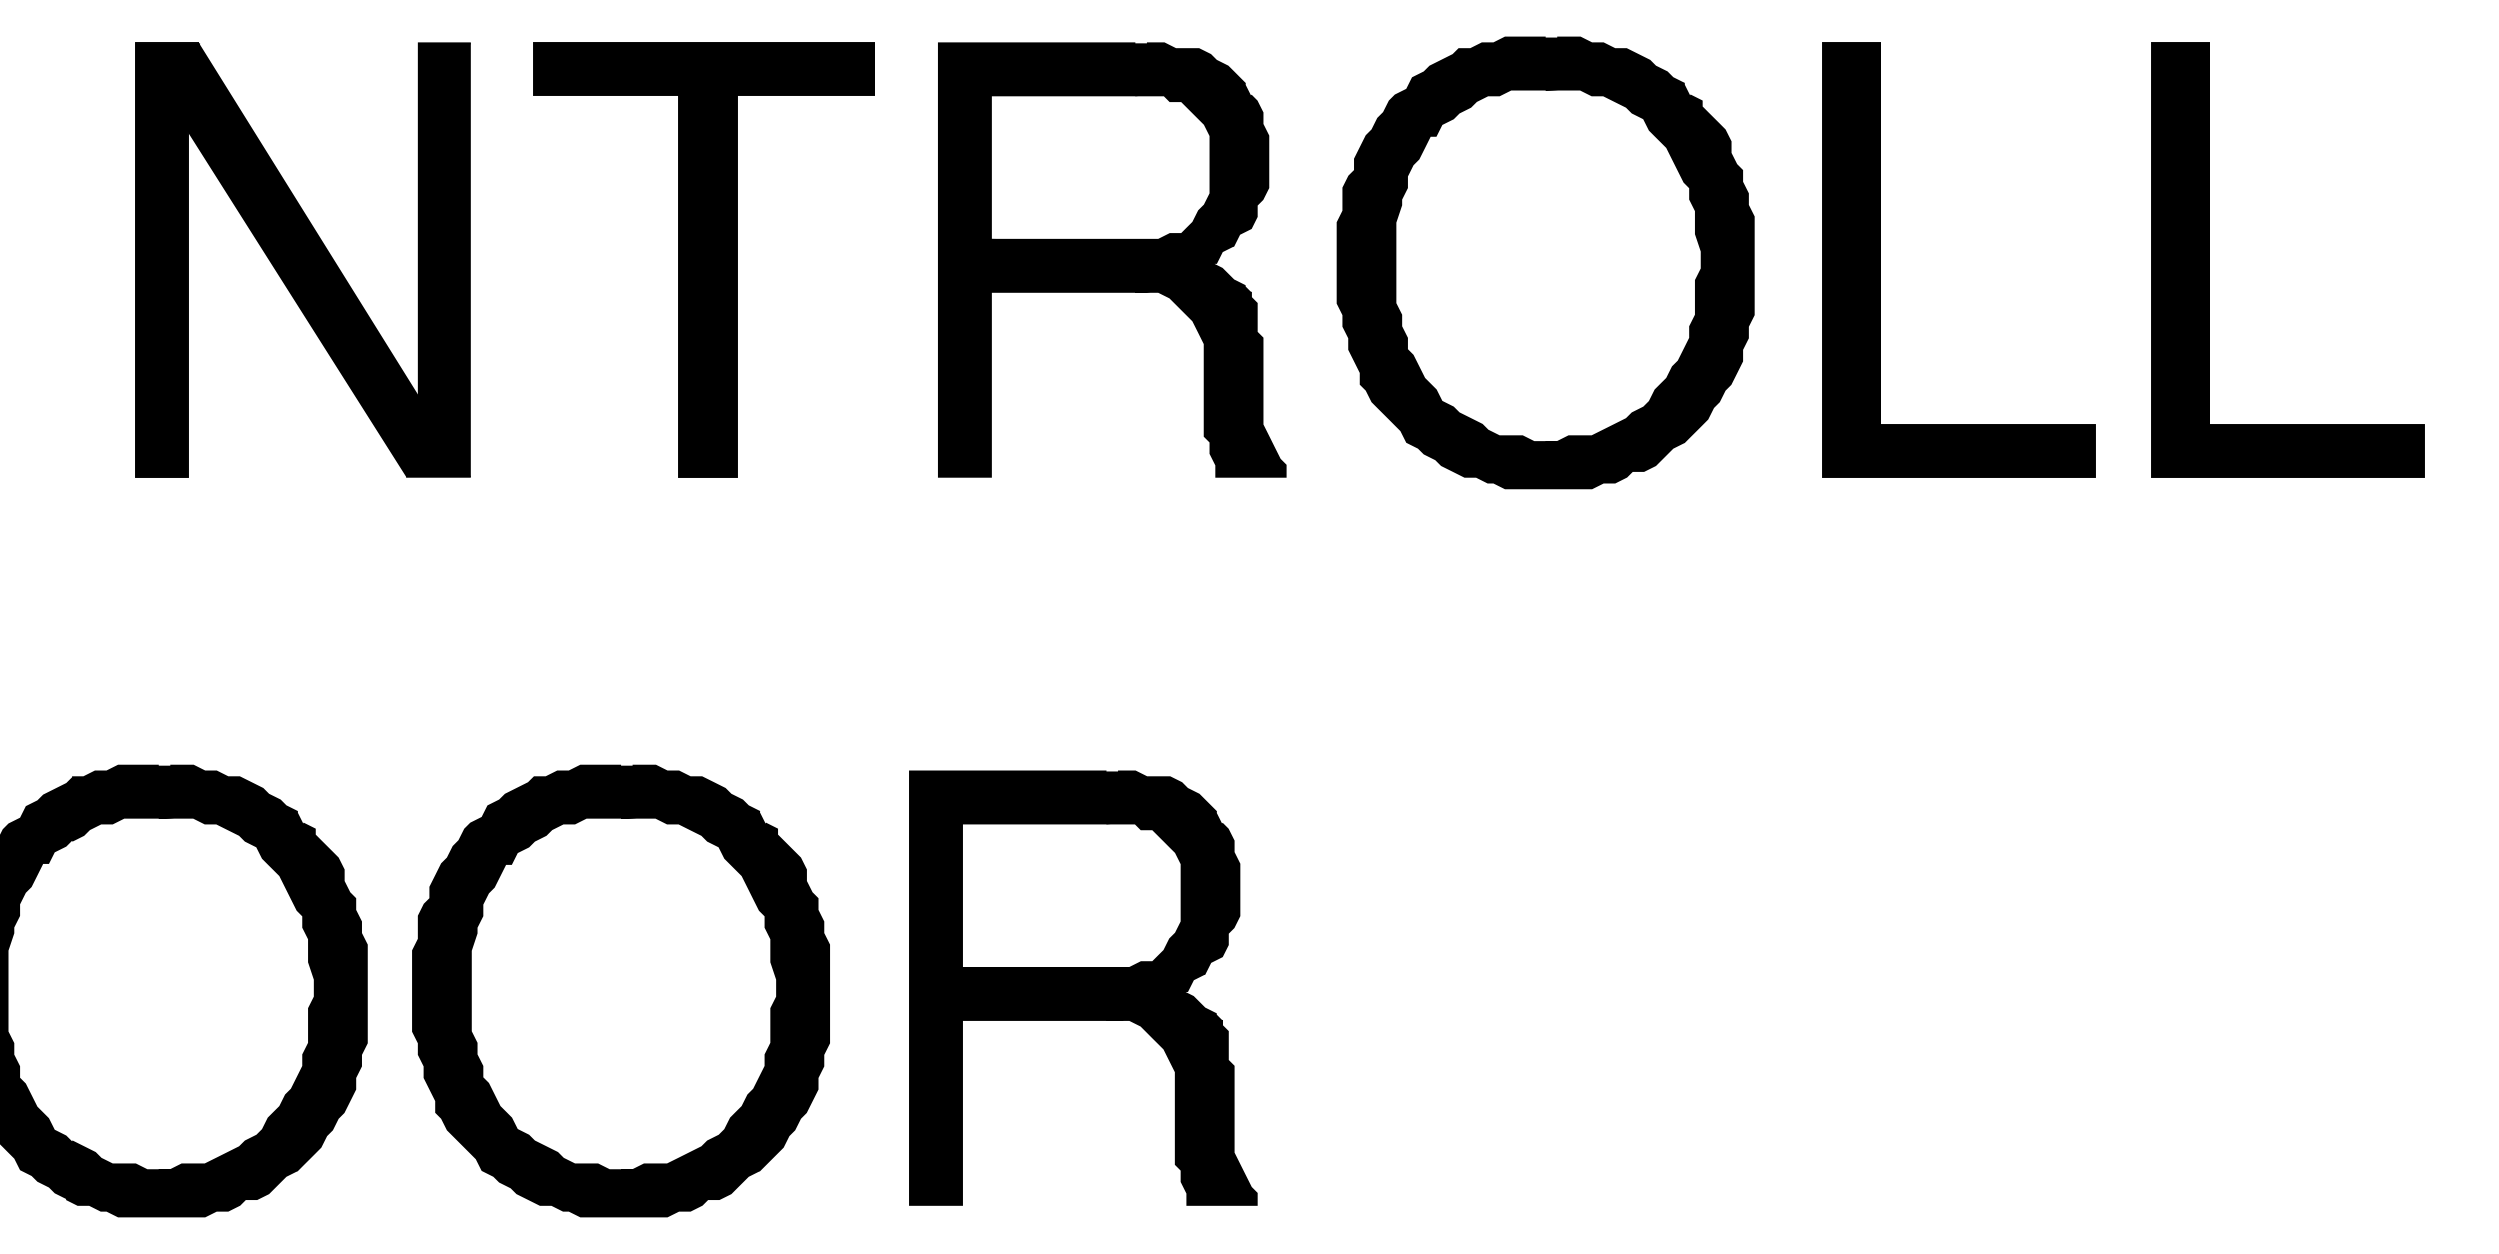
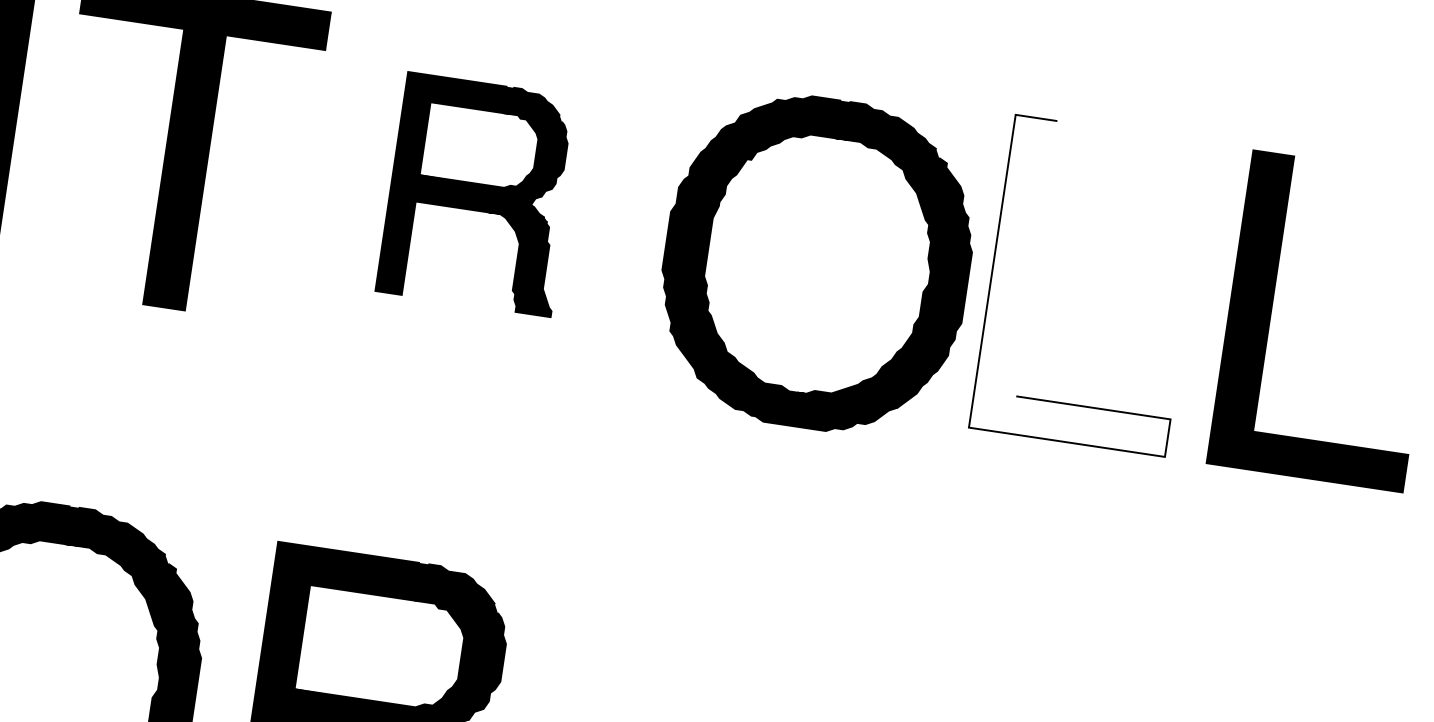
part: (1112, 259) -> (479, 194), size x0.7
fill: (1958, 259) -> (1090, 285), removed
part: (1545, 262) -> (816, 263), moved

